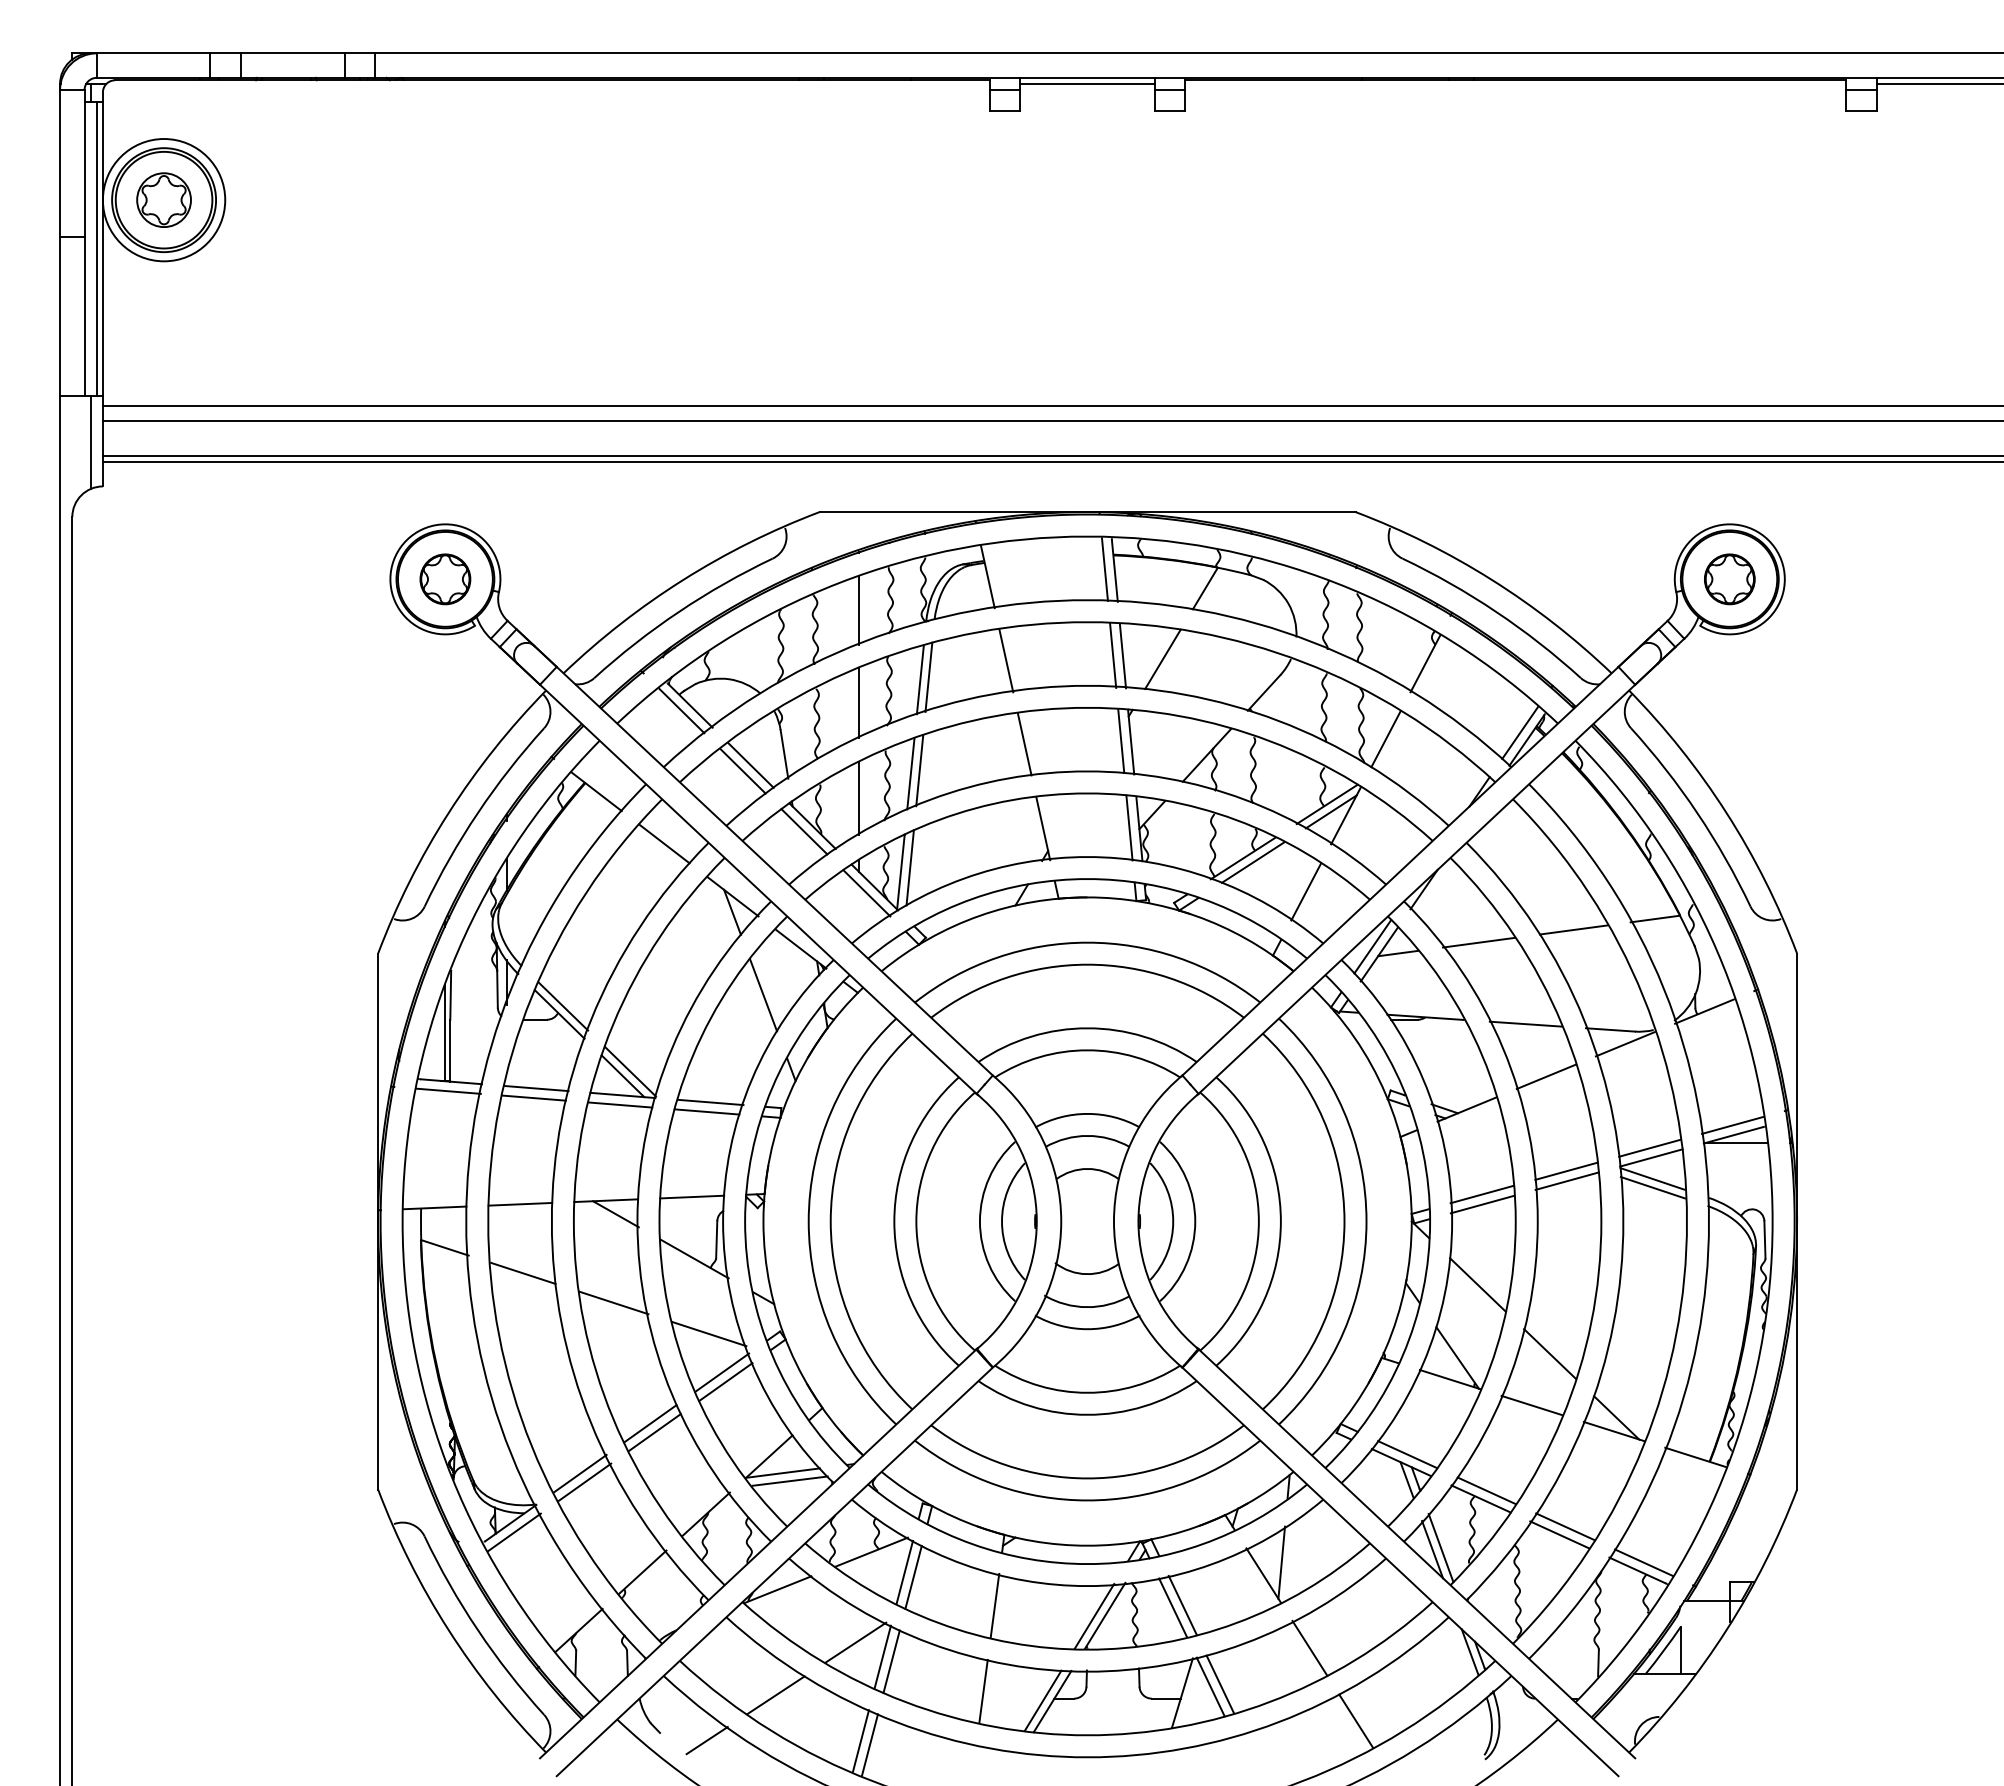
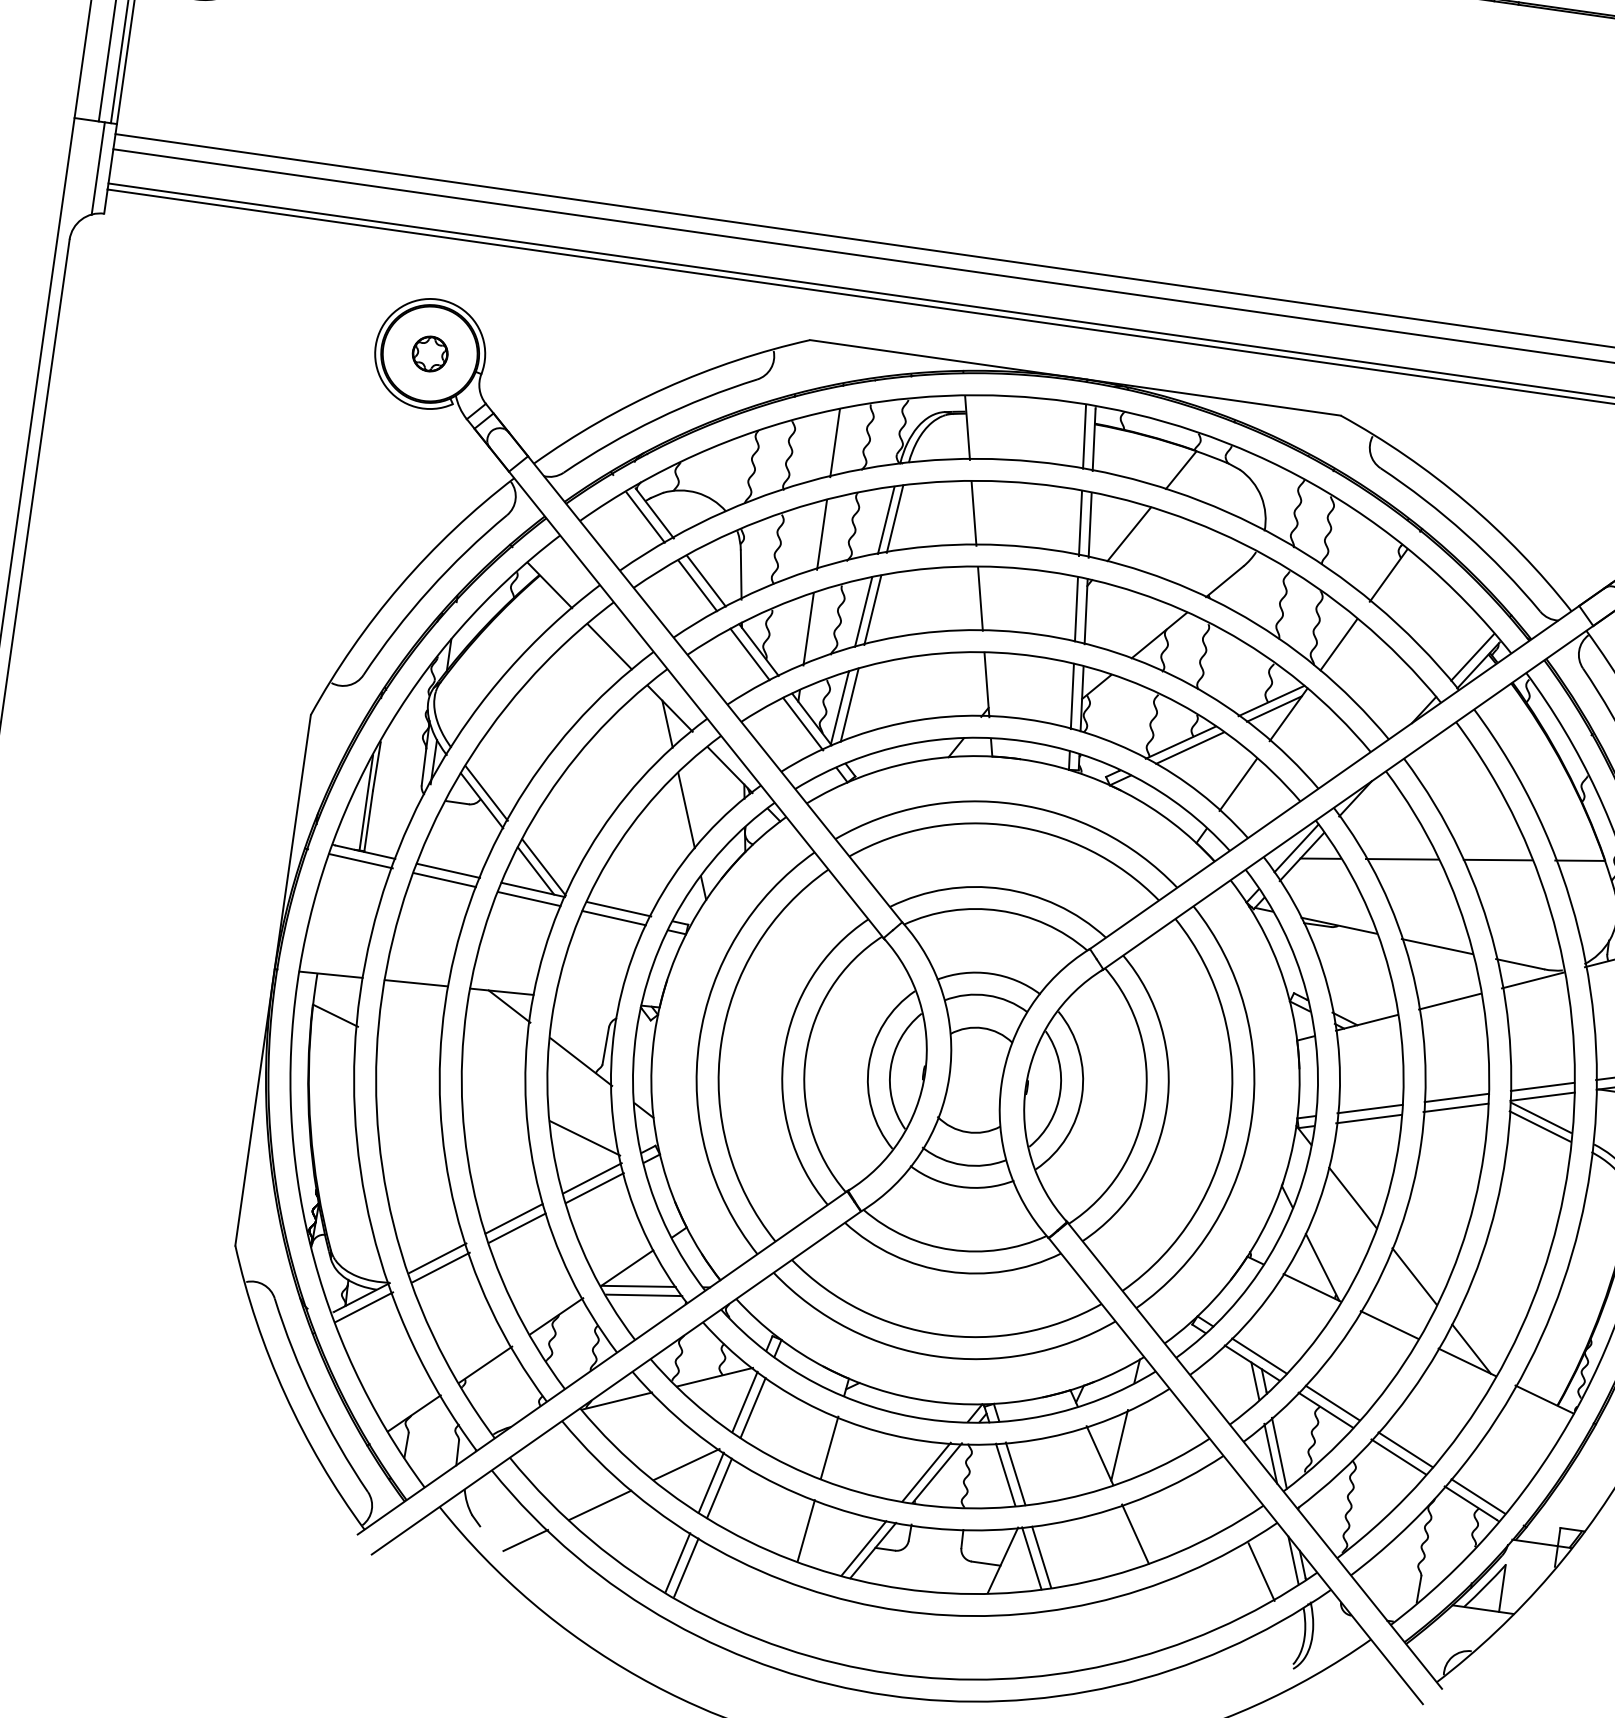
part: (445, 579) -> (430, 354), size x0.7
line: (692, 1196) -> (587, 999), removed
line: (523, 1272) -> (409, 1051), removed
line: (613, 1302) -> (494, 1093), removed
line: (1356, 1720) -> (1262, 1571), moved

